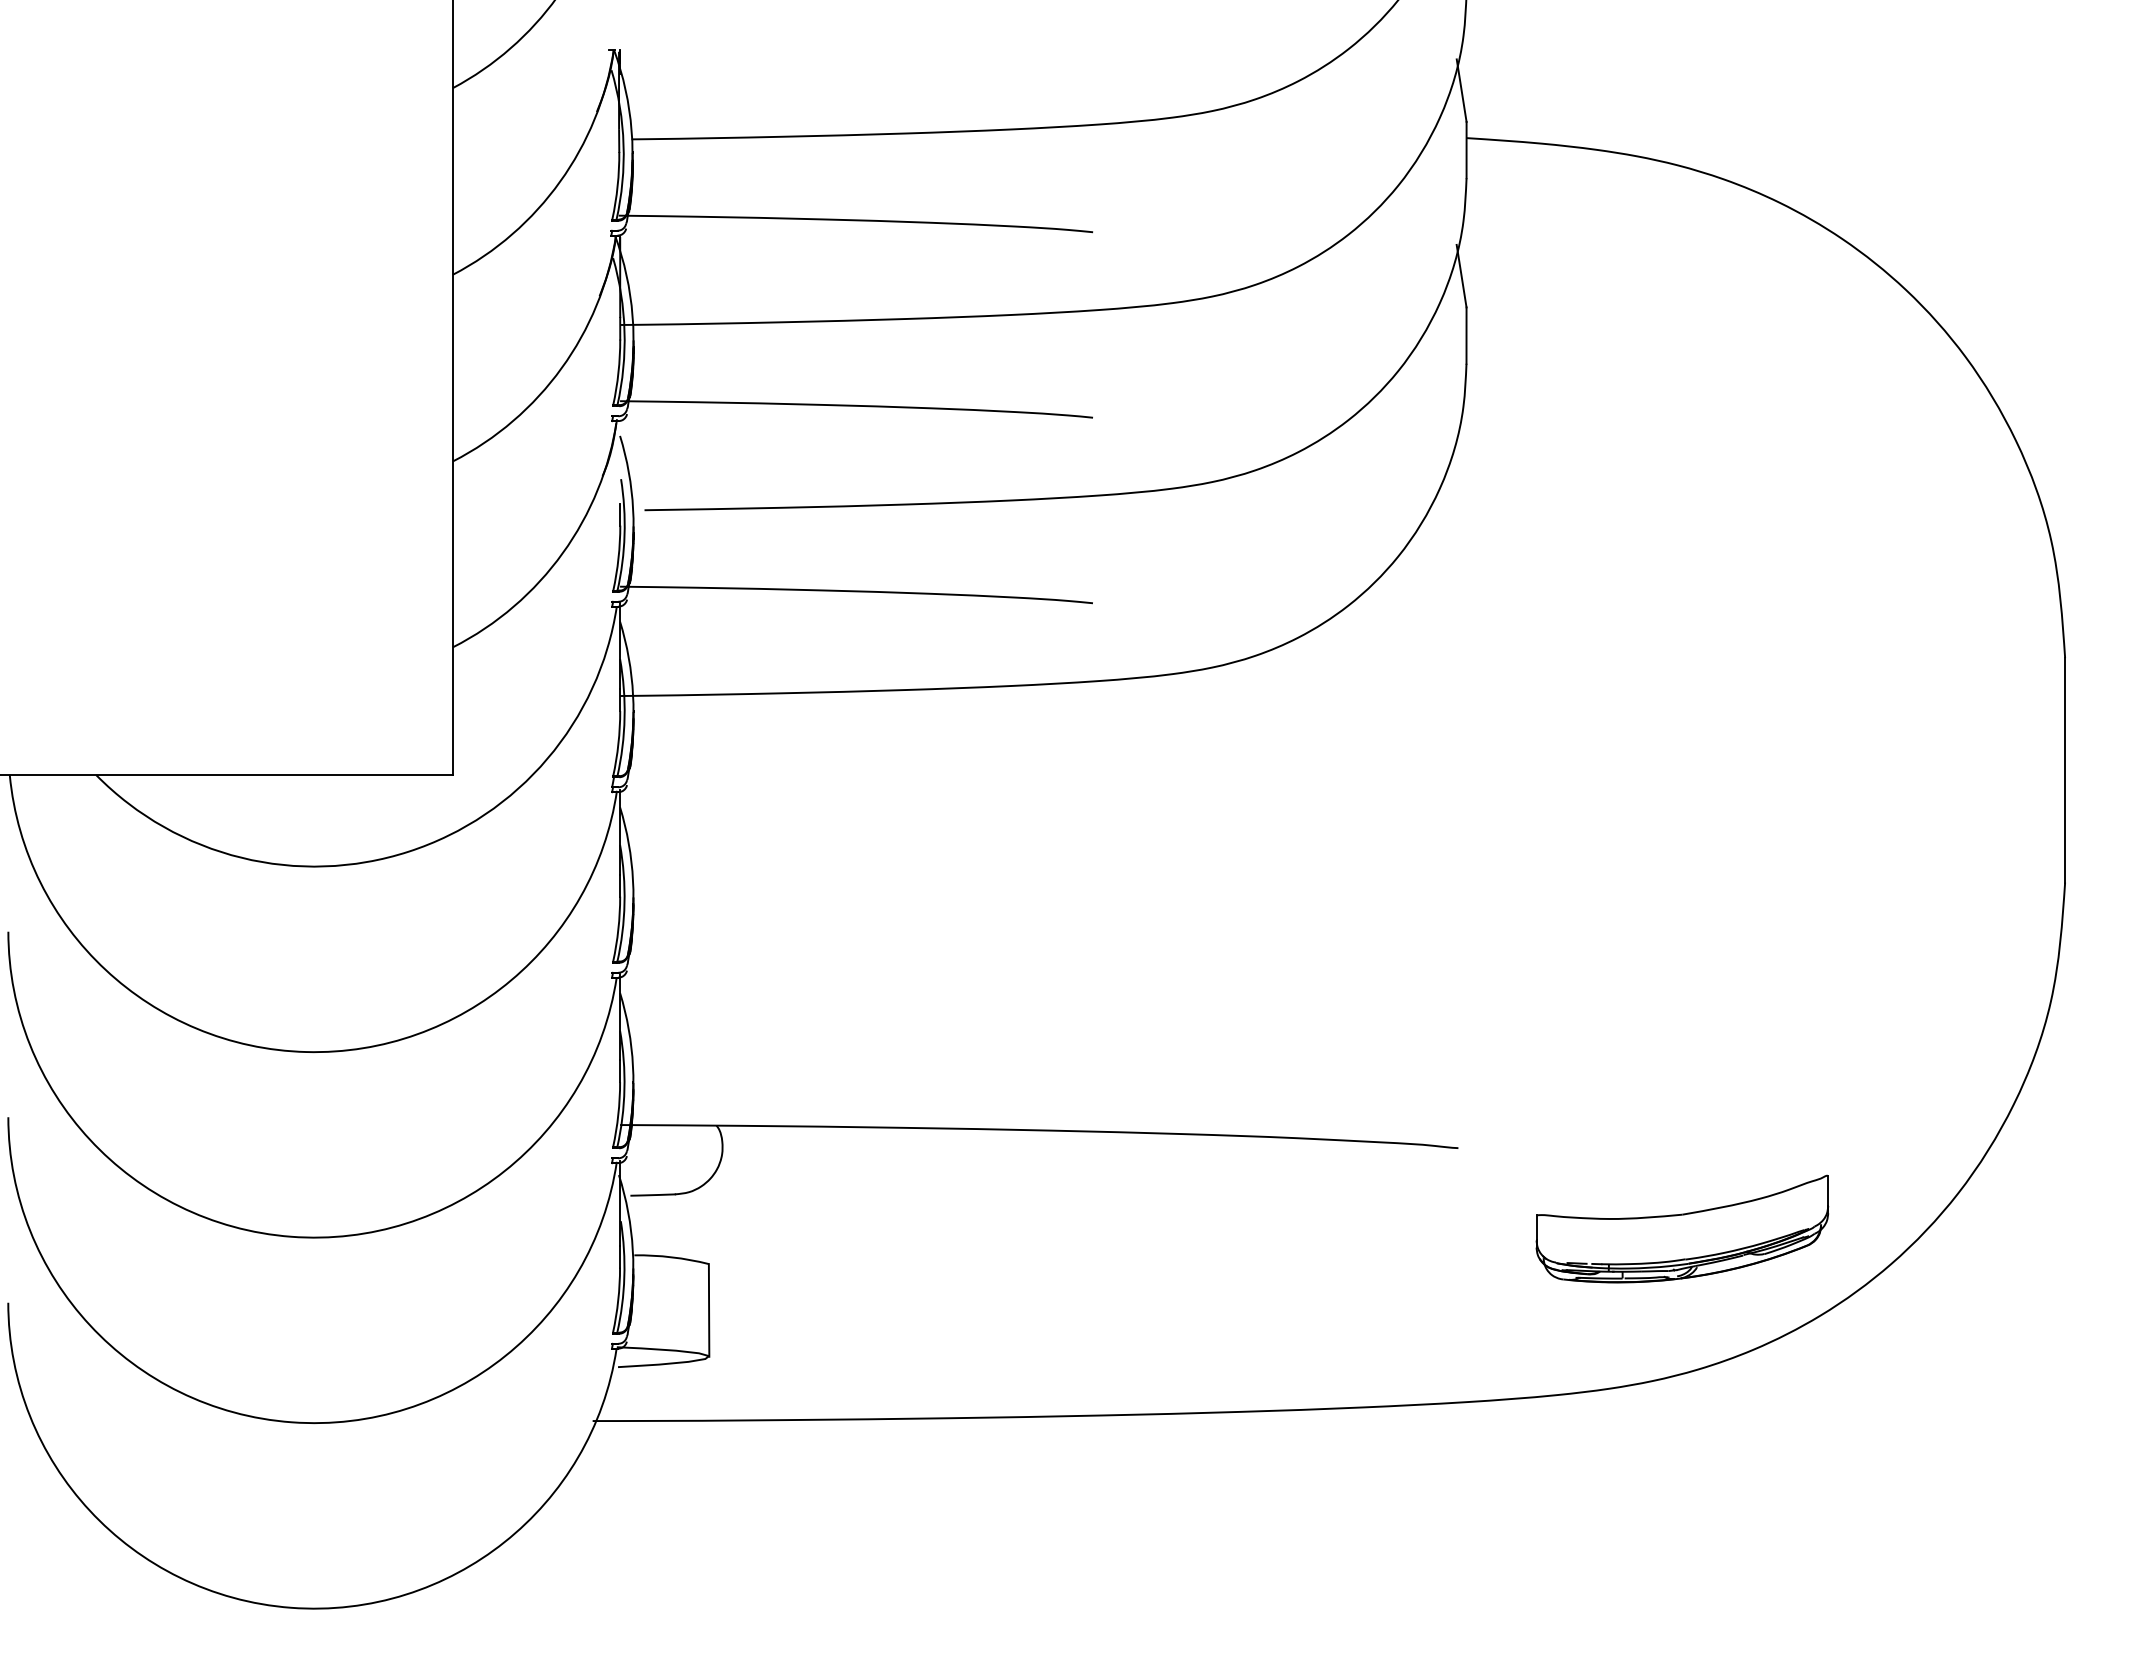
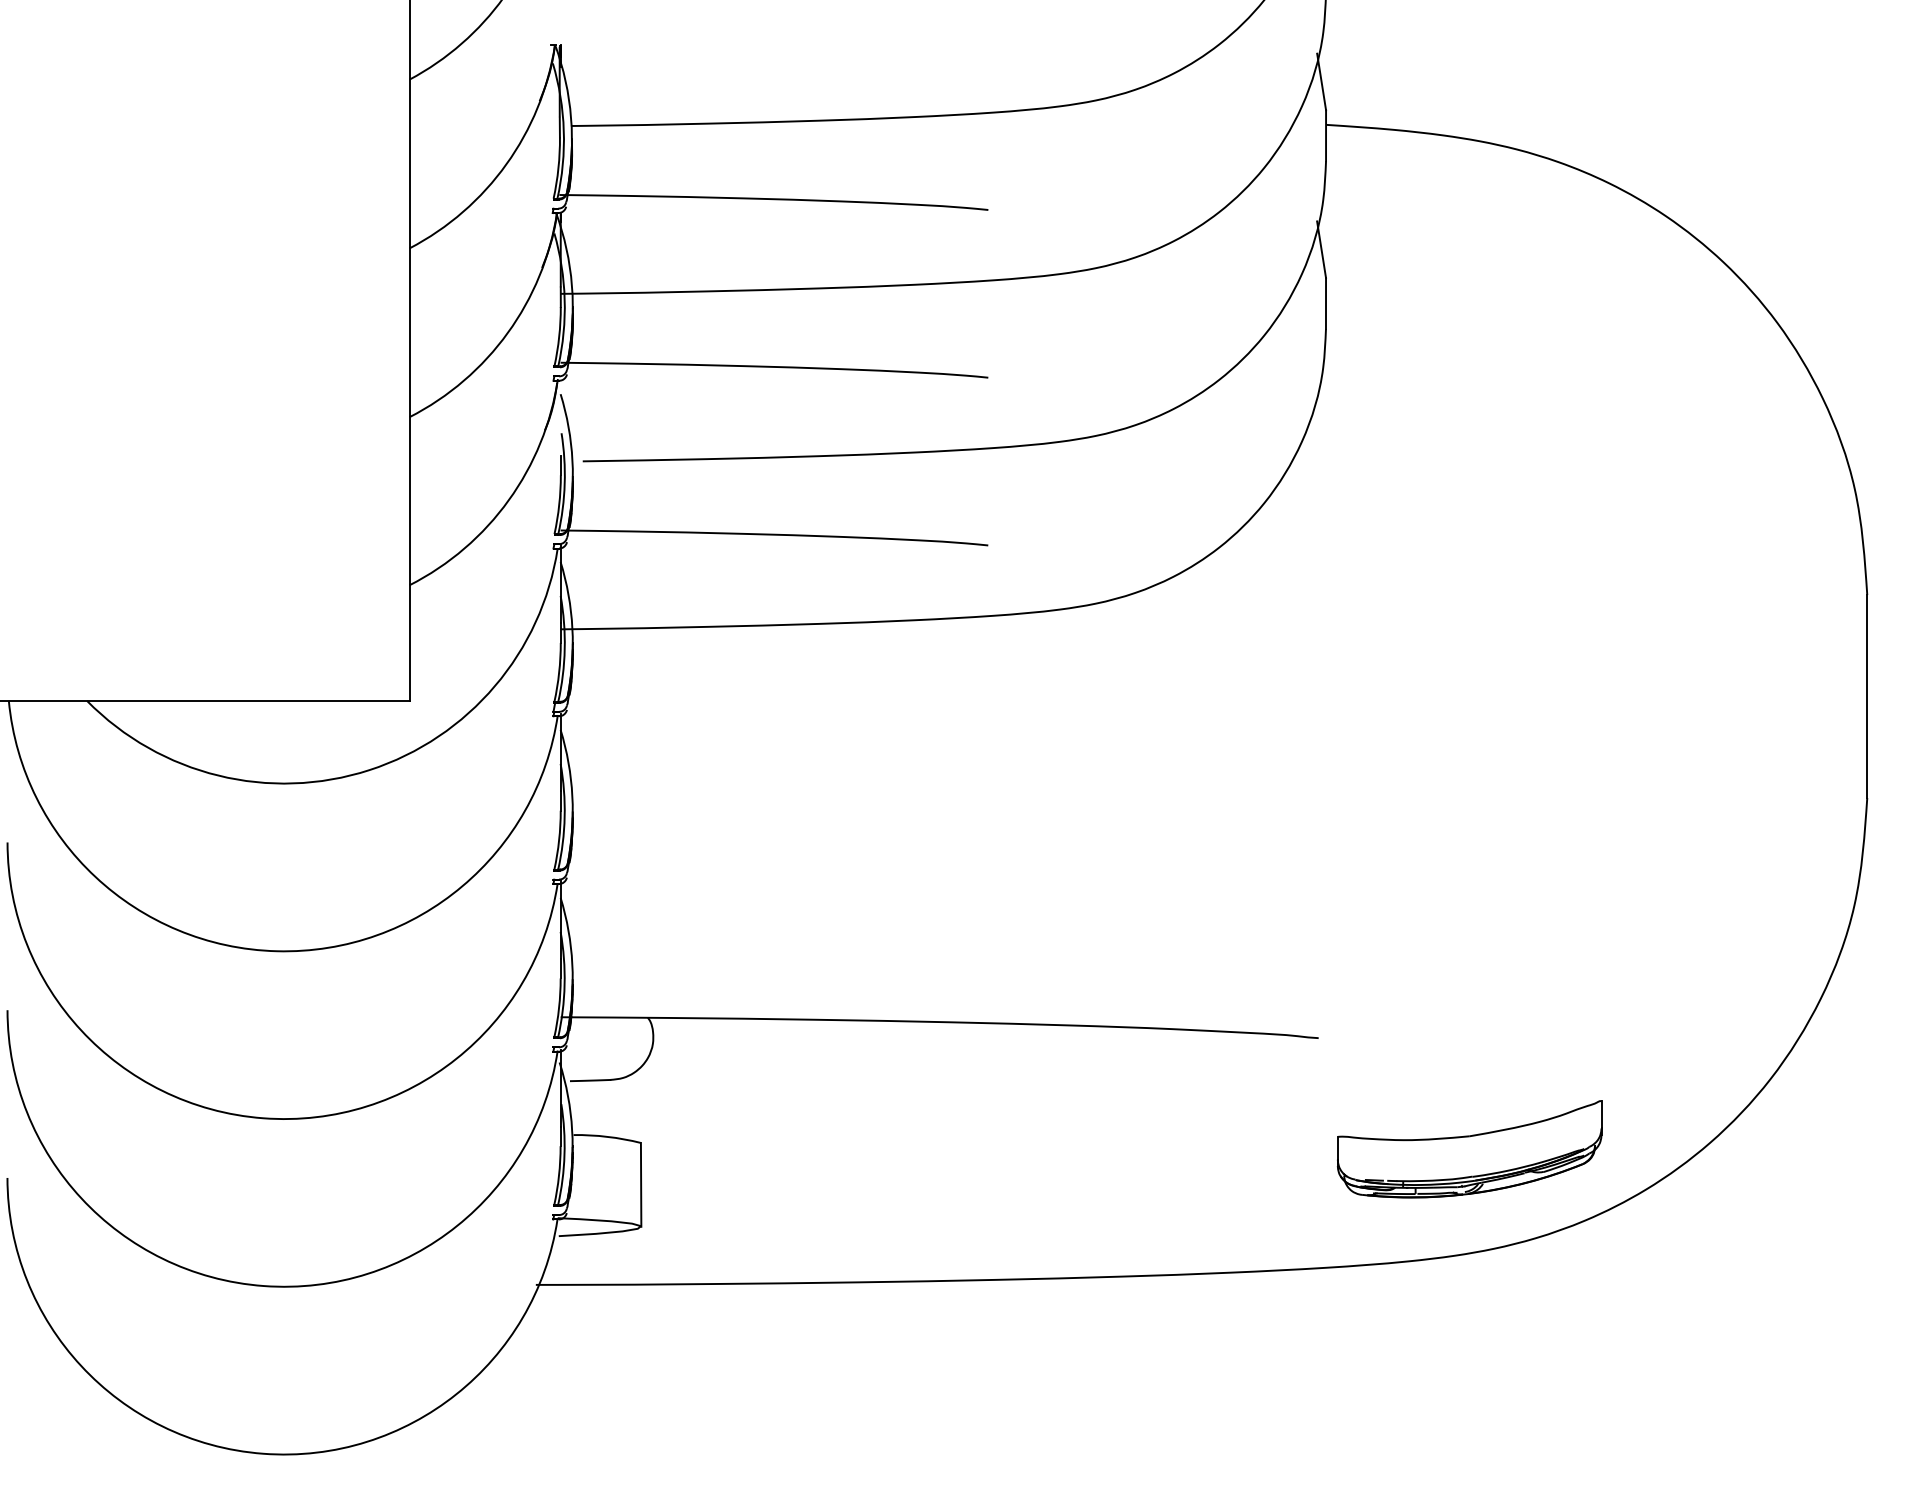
part: (1682, 1228) -> (1469, 1148), moved

